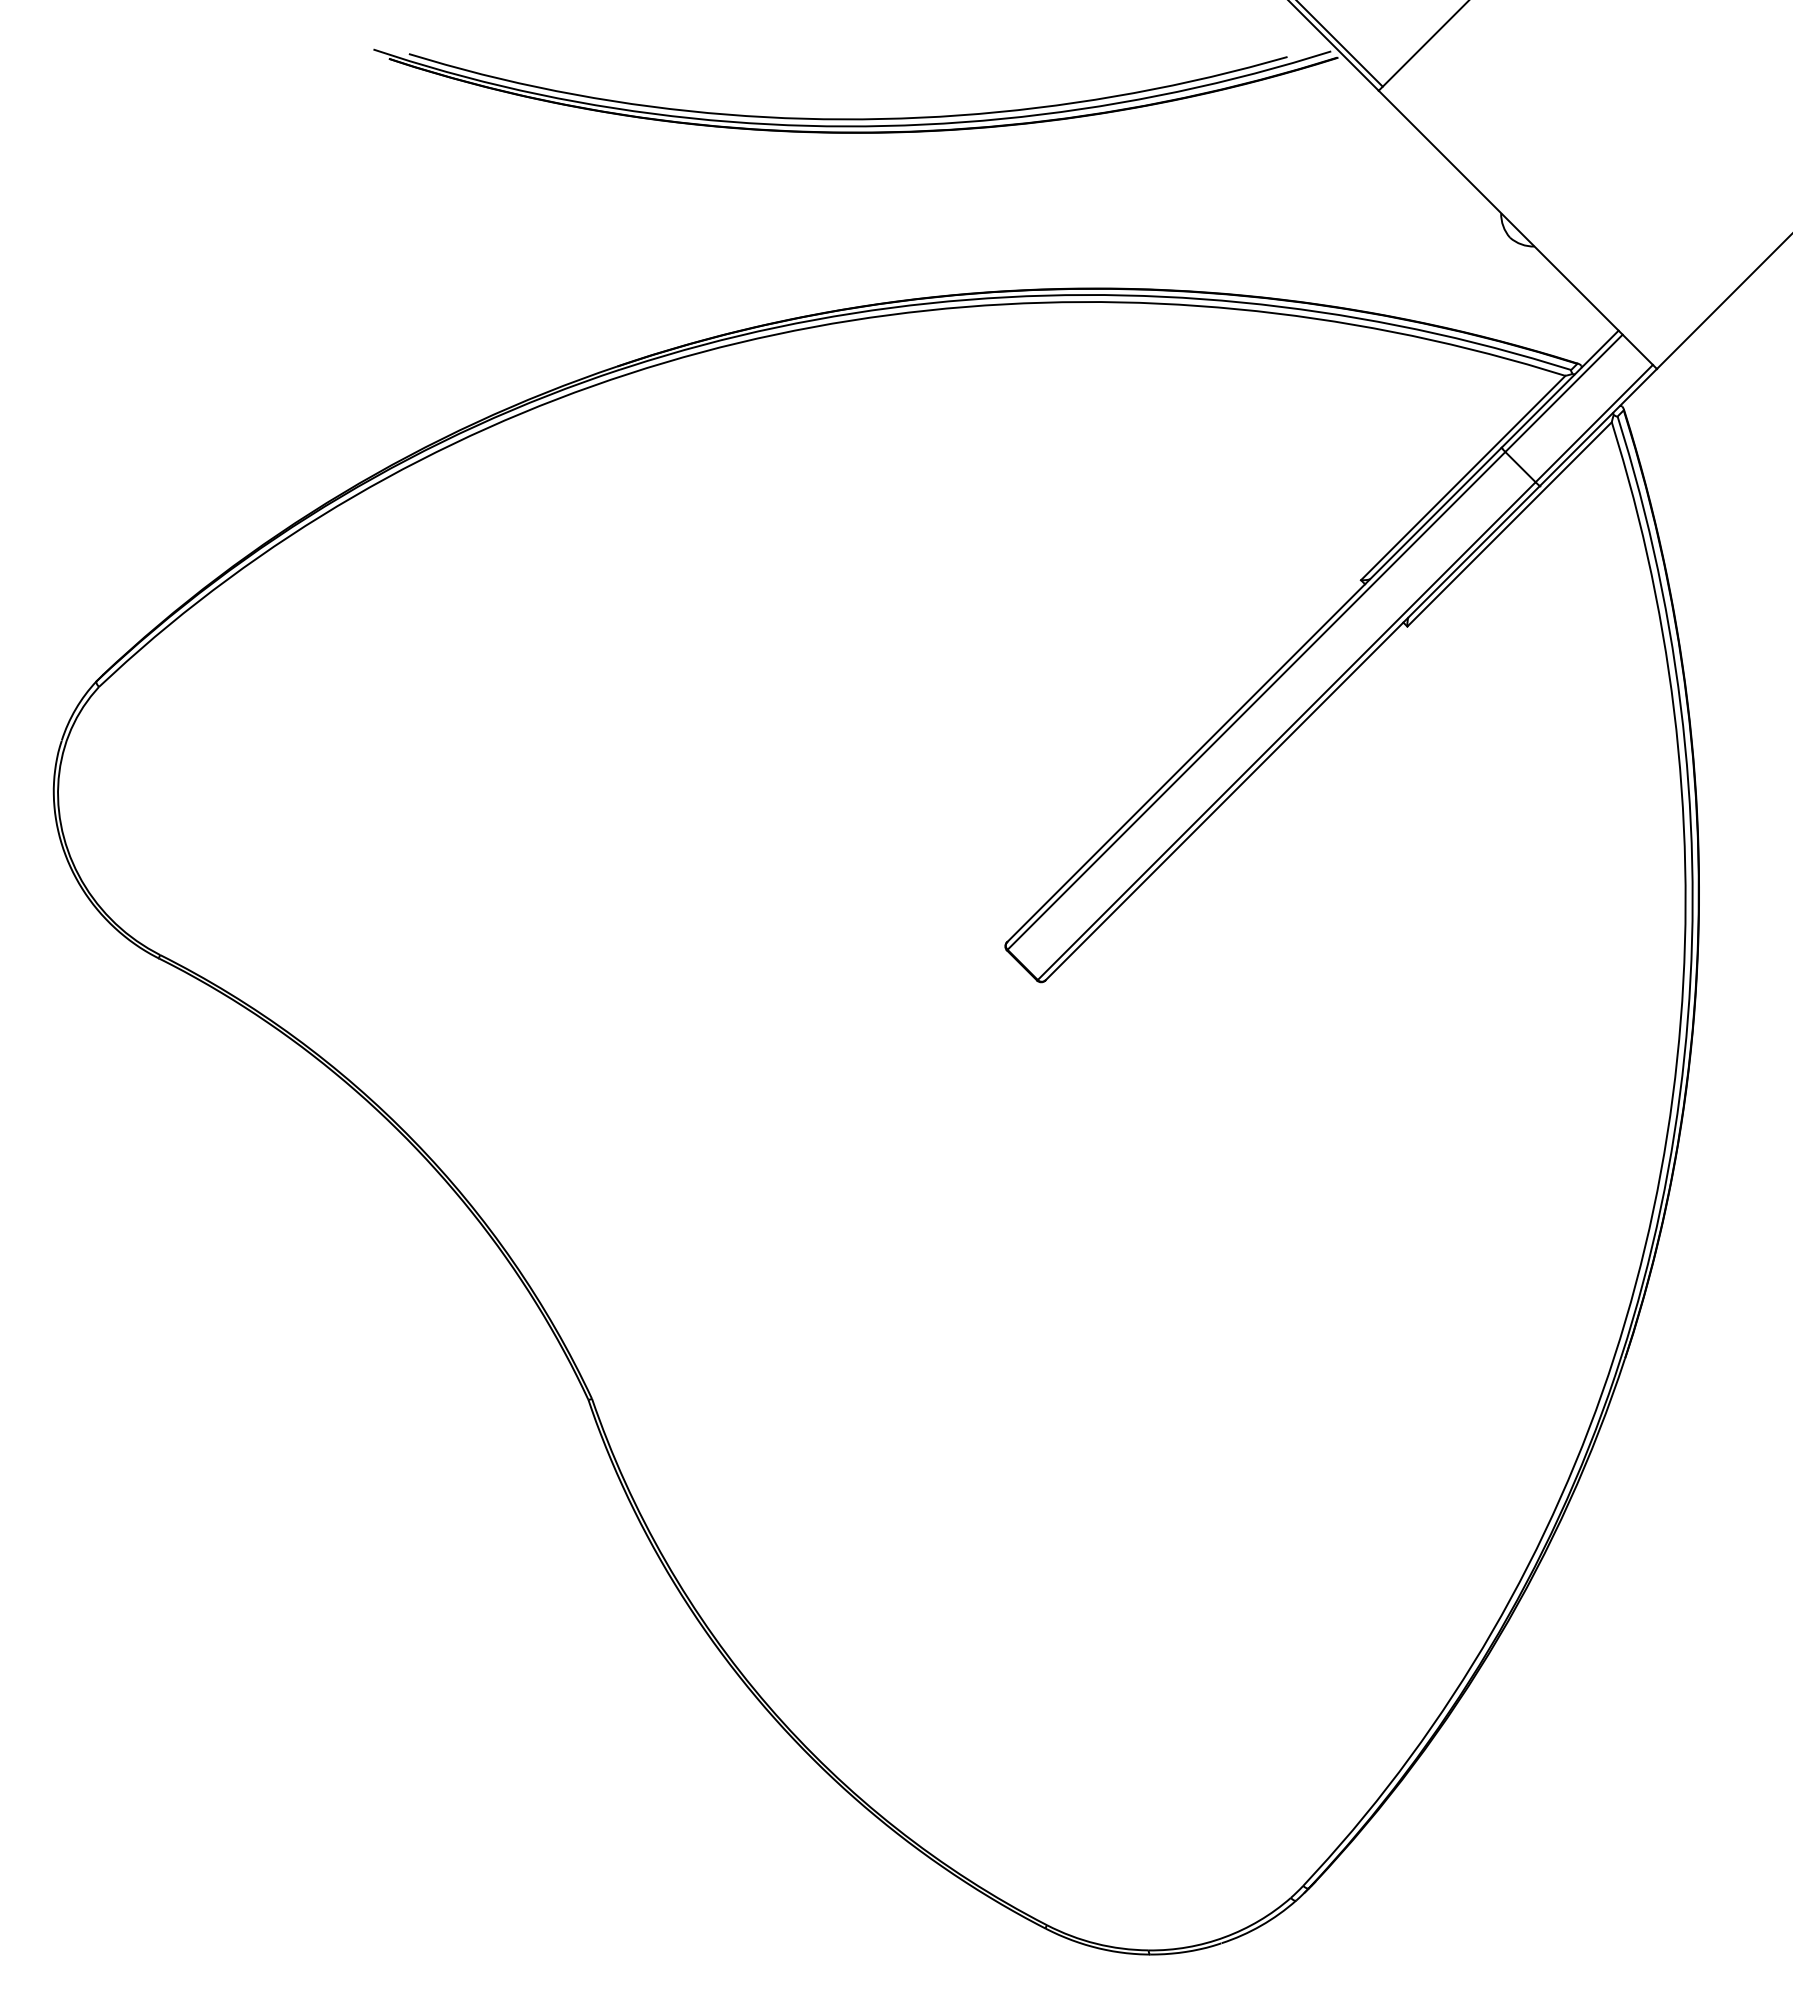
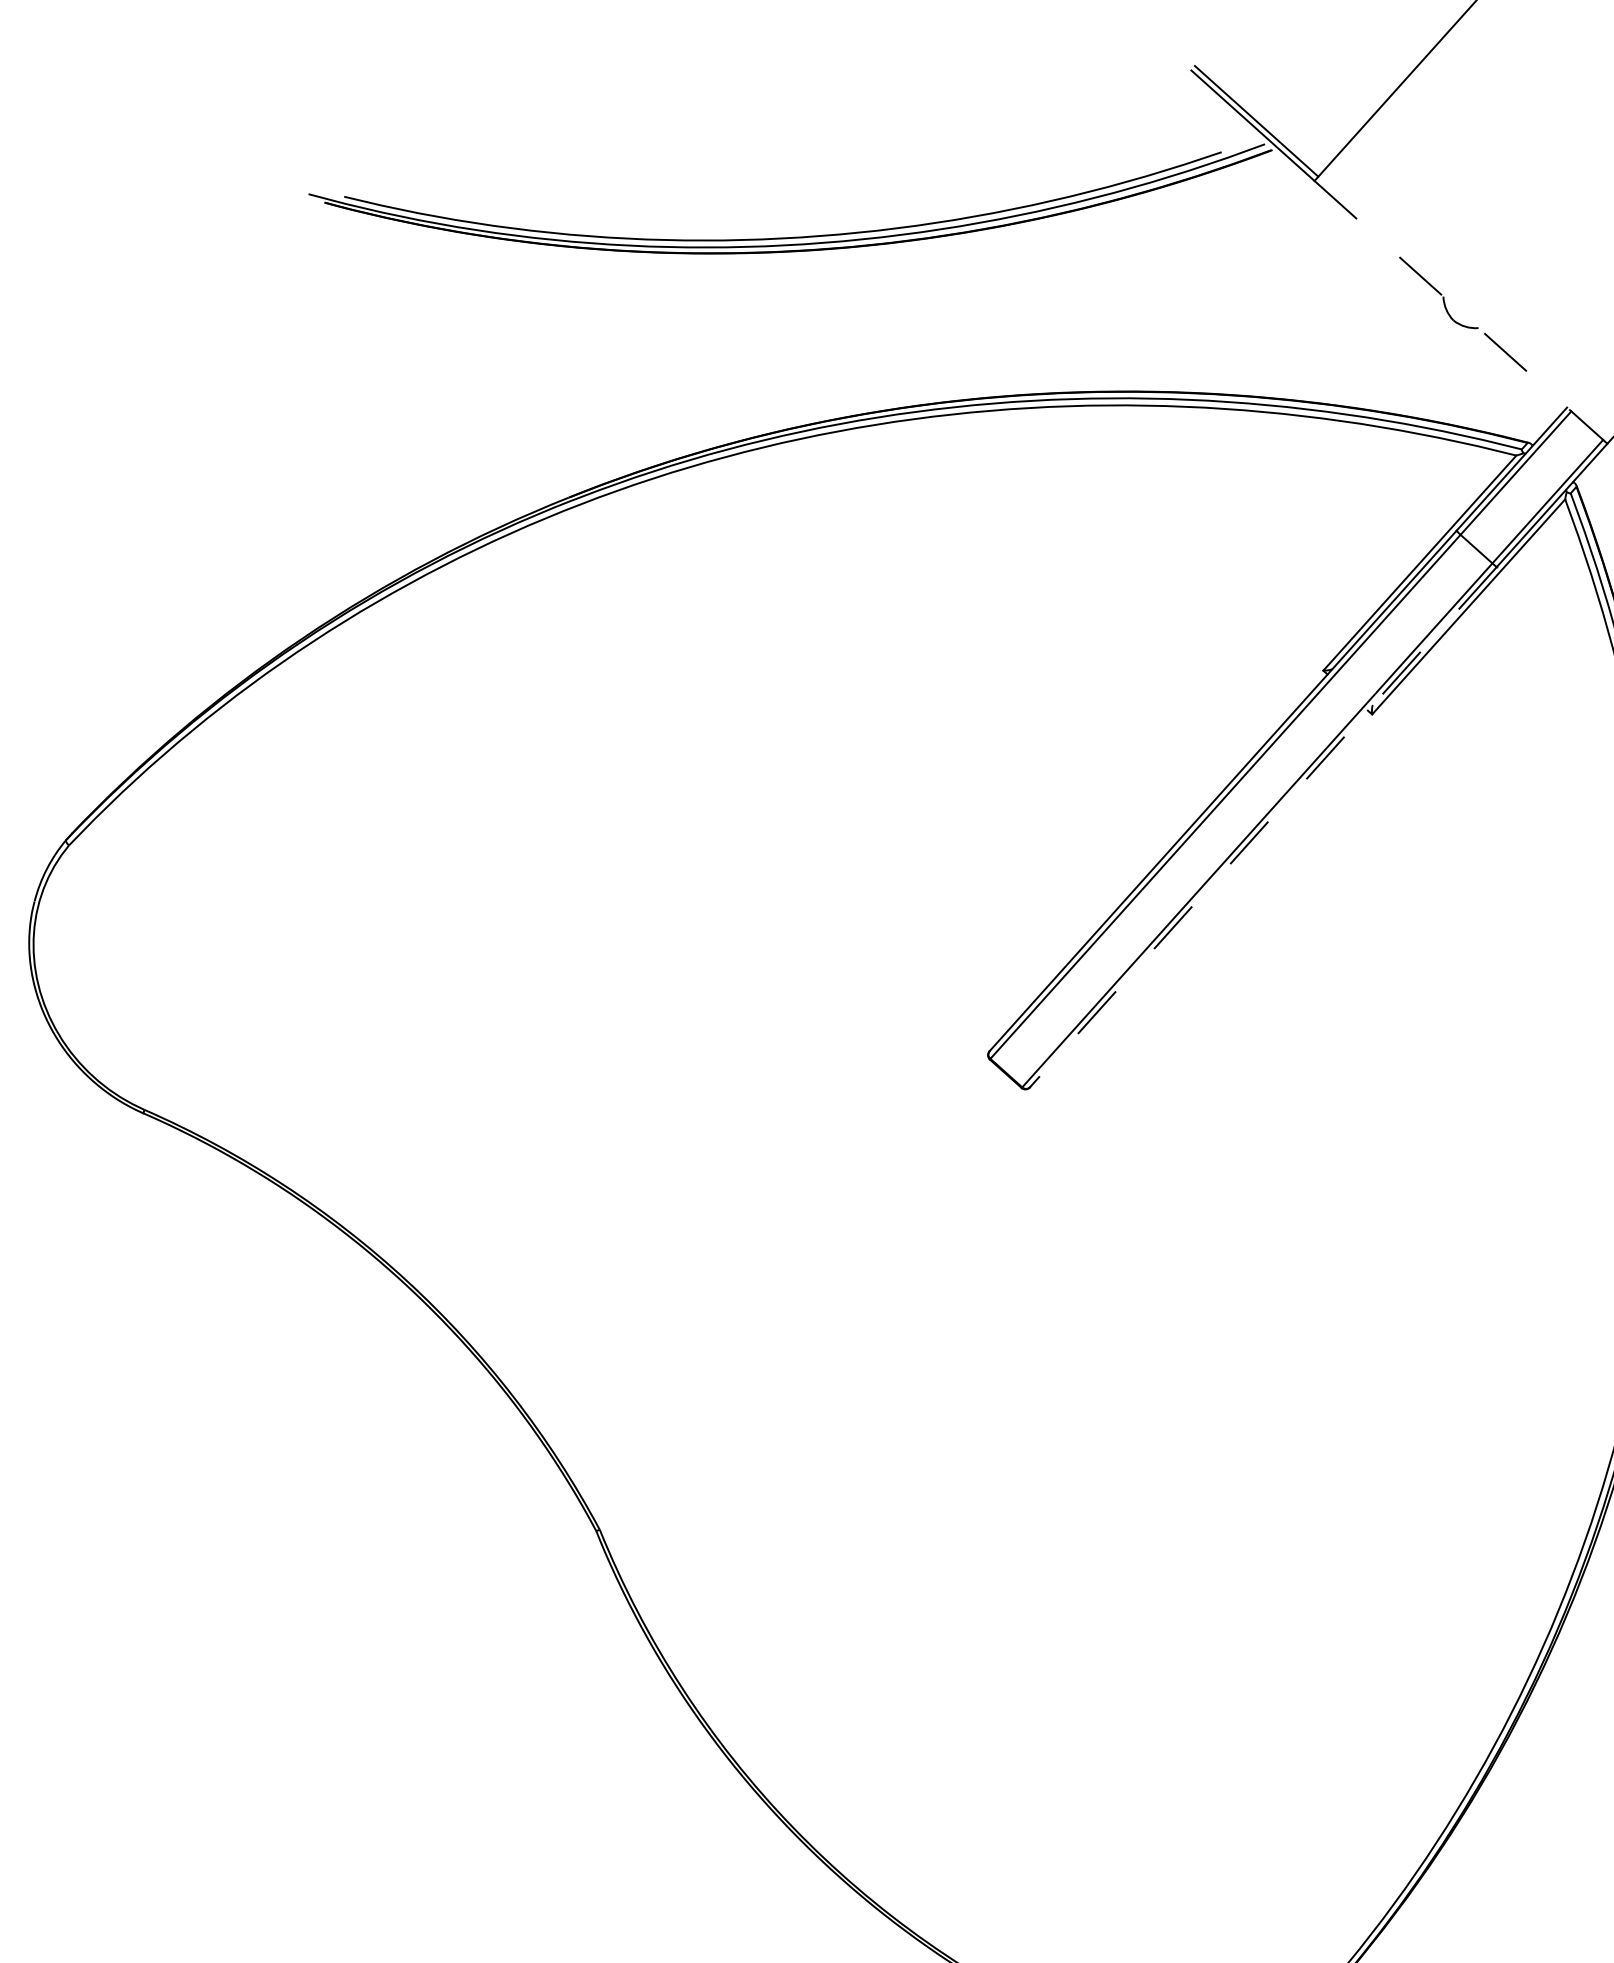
line: (1517, 229) -> (1460, 312), solid -> dashed
line: (1292, 733) -> (1263, 827), solid -> dashed

